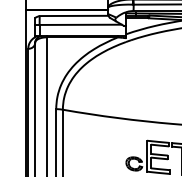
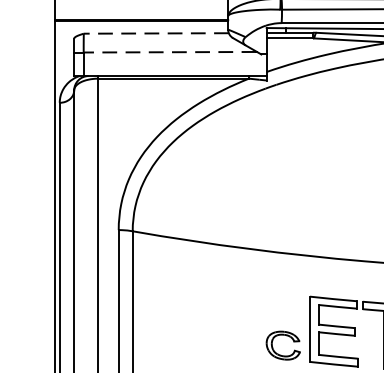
line: (73, 15) -> (155, 32), solid -> dashed
line: (80, 24) -> (169, 51), solid -> dashed

